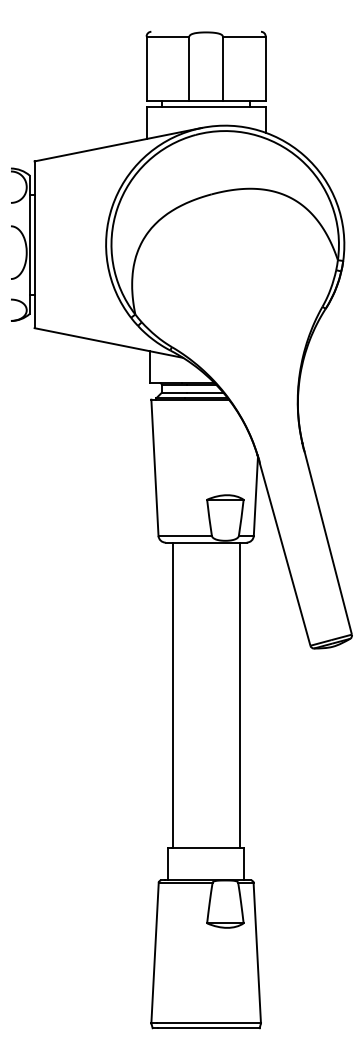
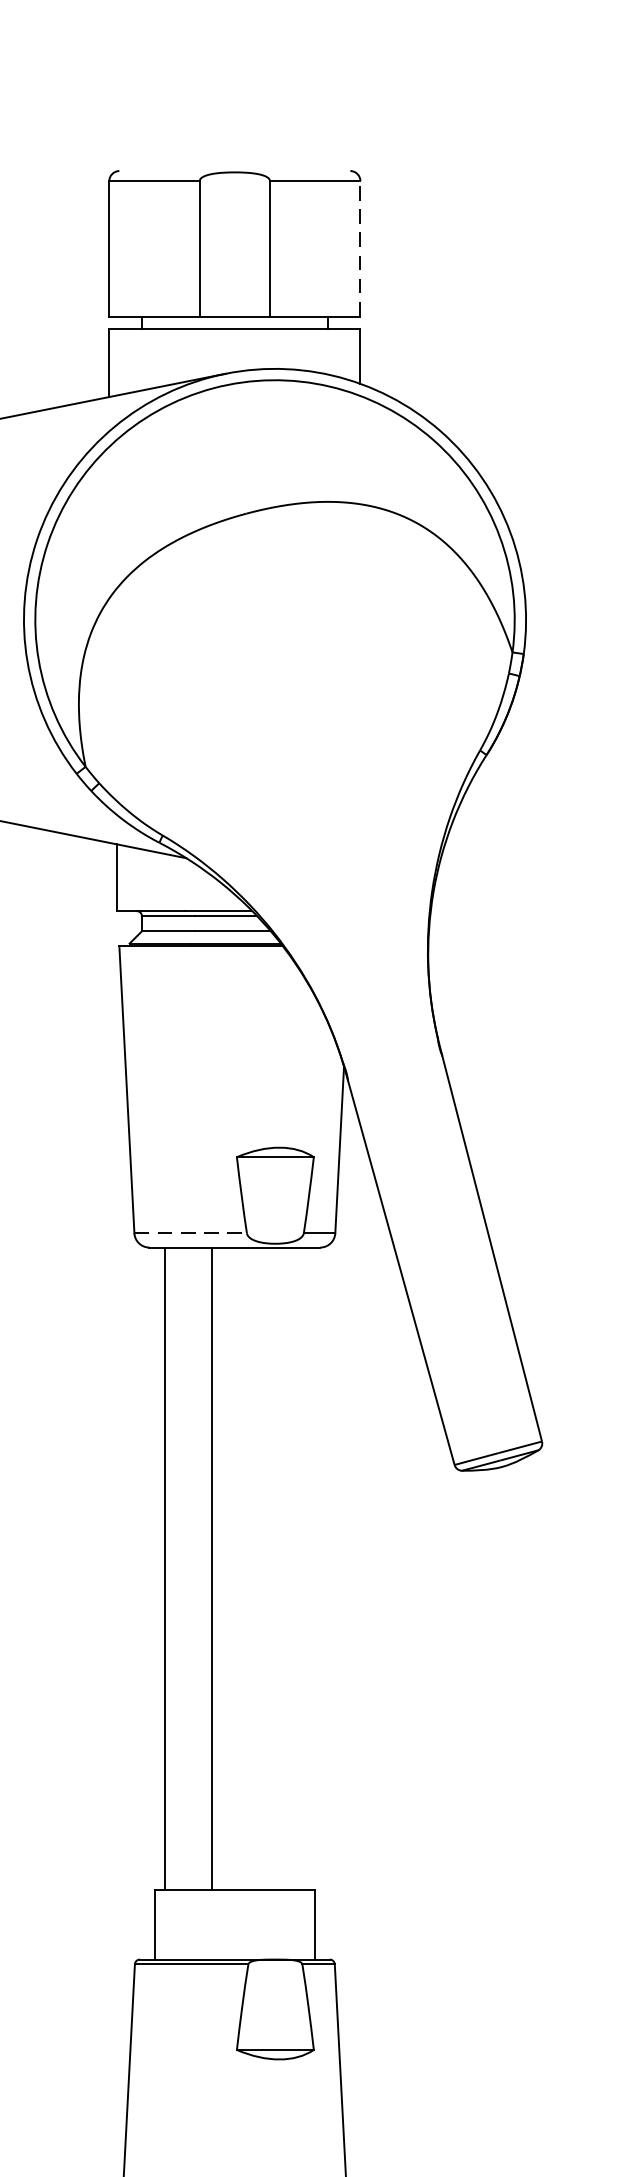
line: (265, 68) -> (359, 248), solid -> dashed
line: (185, 535) -> (191, 1232), solid -> dashed
line: (239, 694) -> (212, 1567), moved

